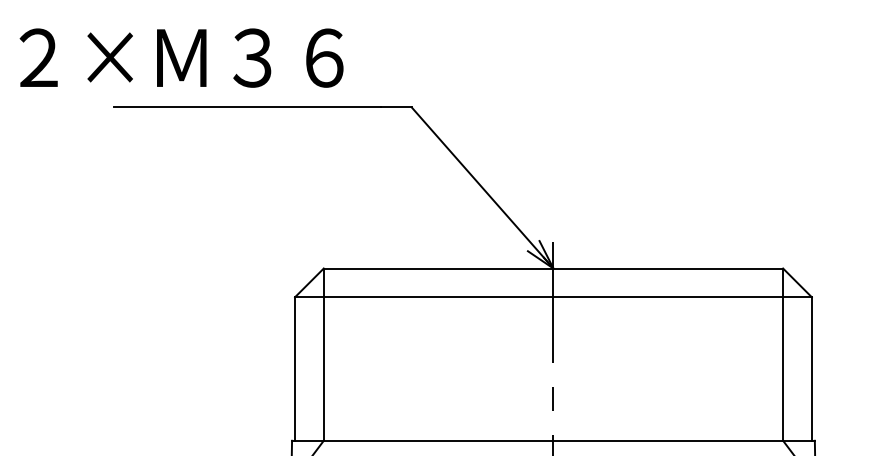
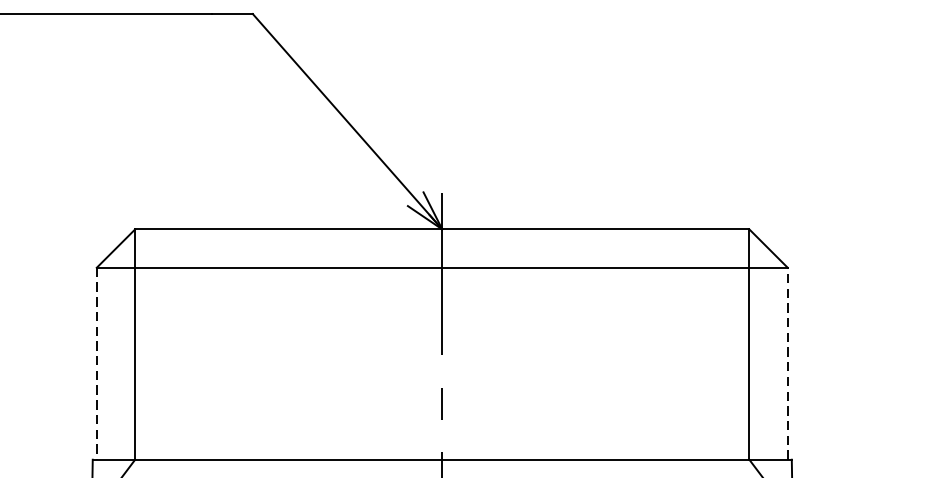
line: (295, 369) -> (97, 364), solid -> dashed
line: (811, 369) -> (787, 364), solid -> dashed

